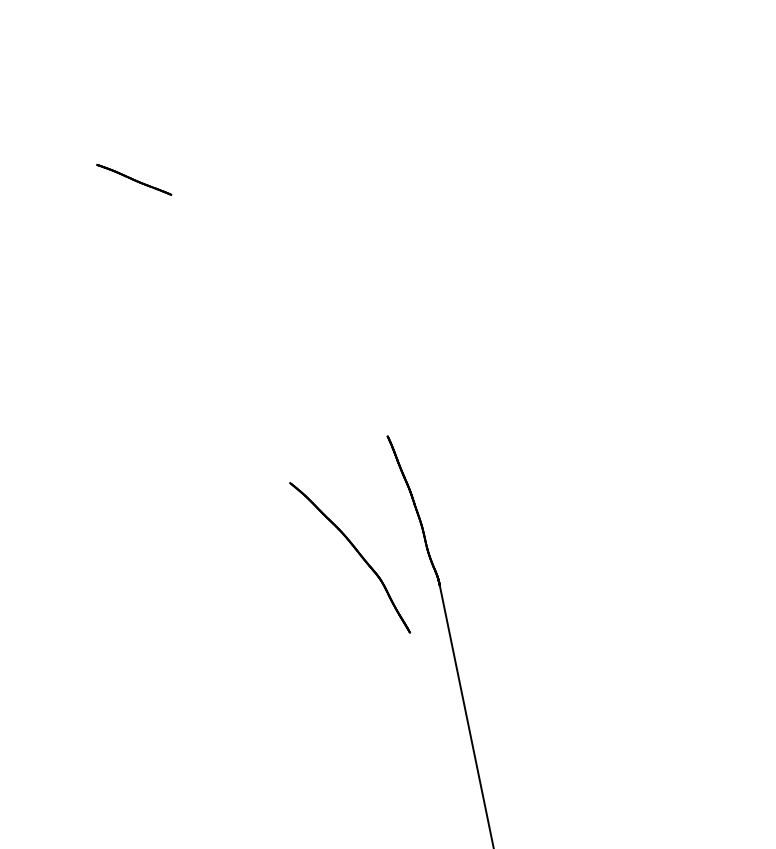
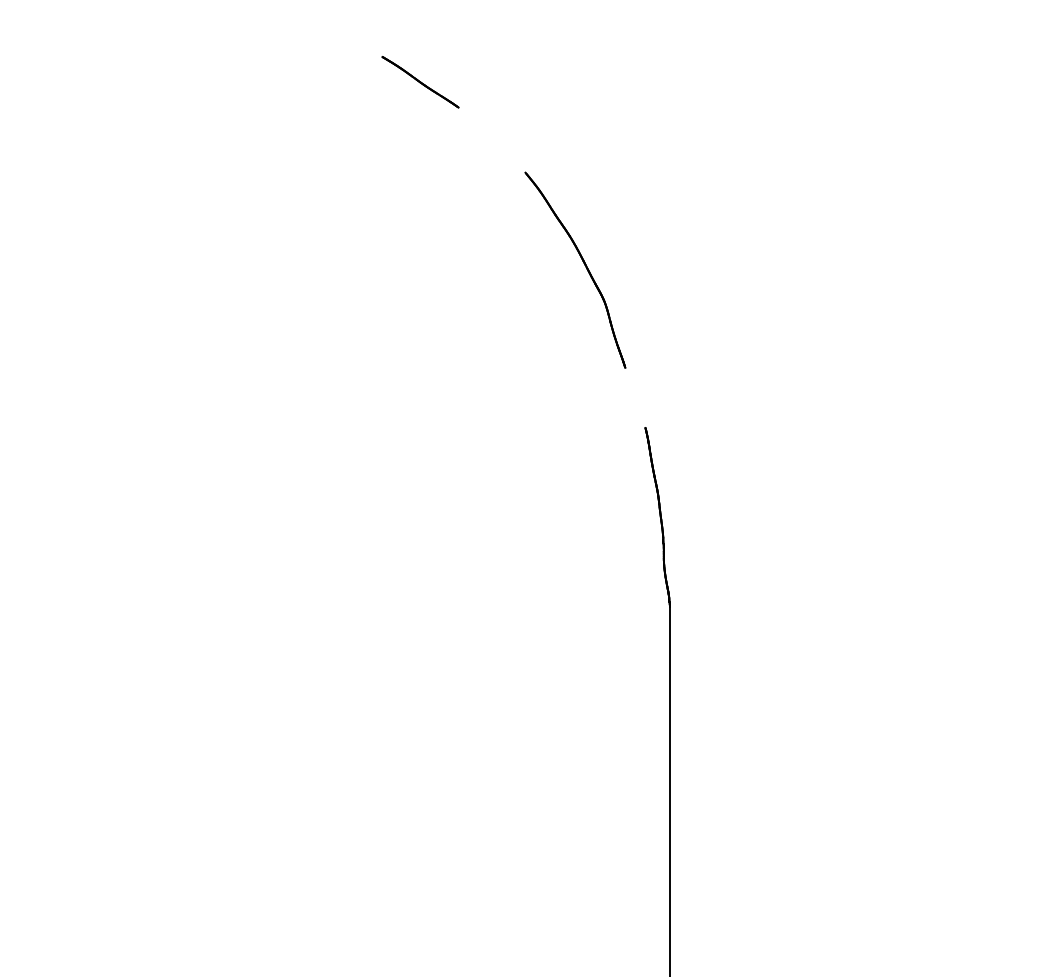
part: (357, 552) -> (584, 265), moved

